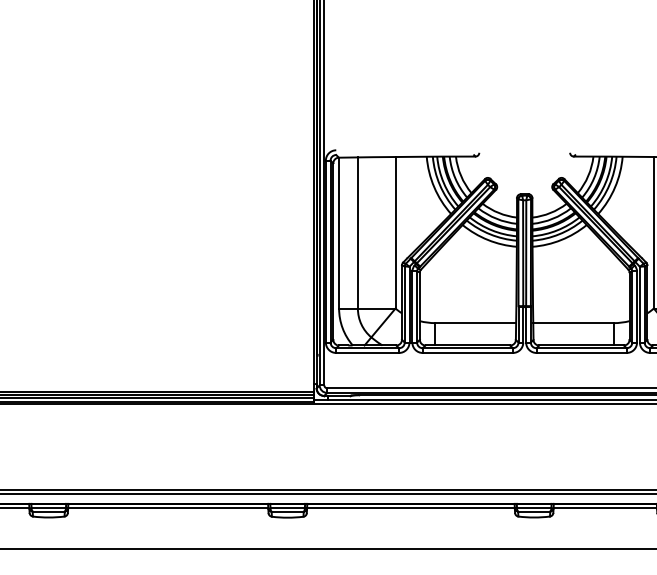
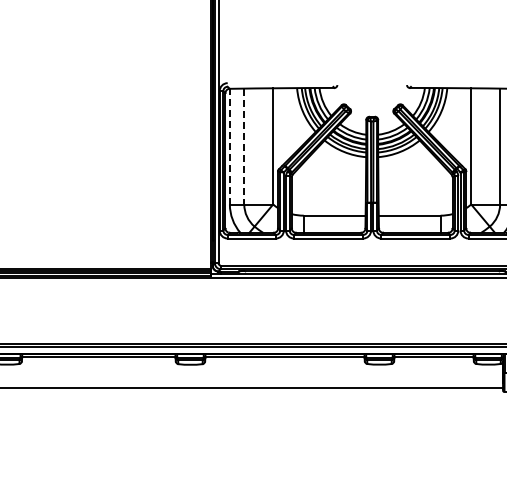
line: (338, 232) -> (229, 146), solid -> dashed
line: (358, 232) -> (244, 146), solid -> dashed

